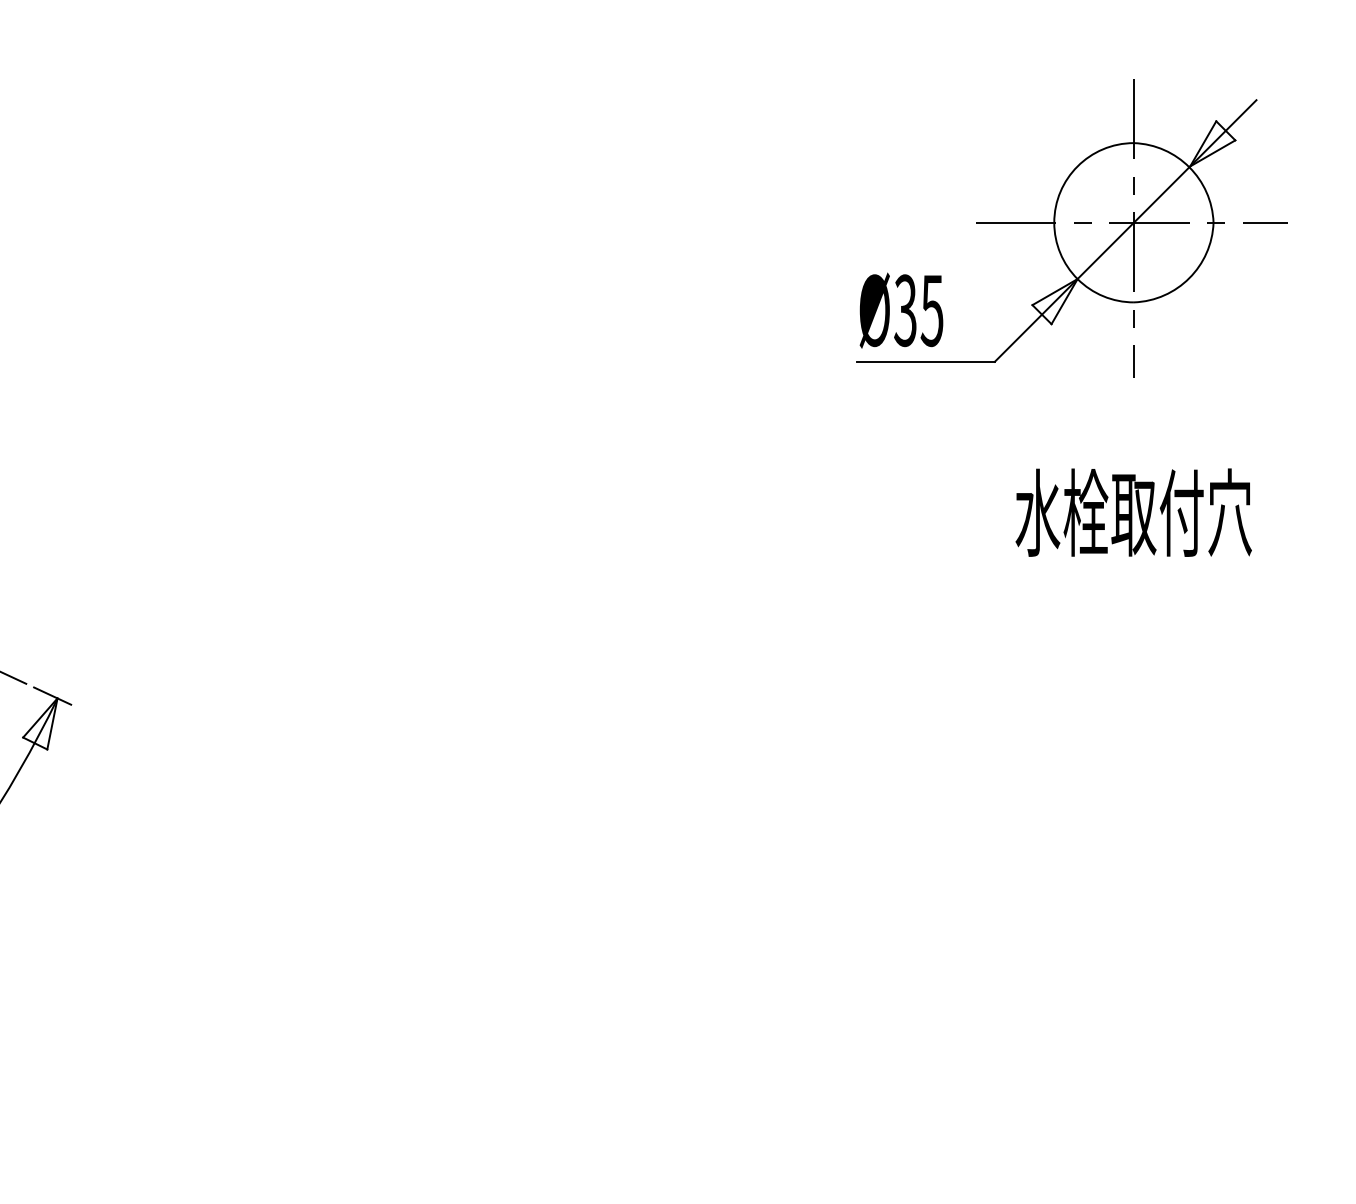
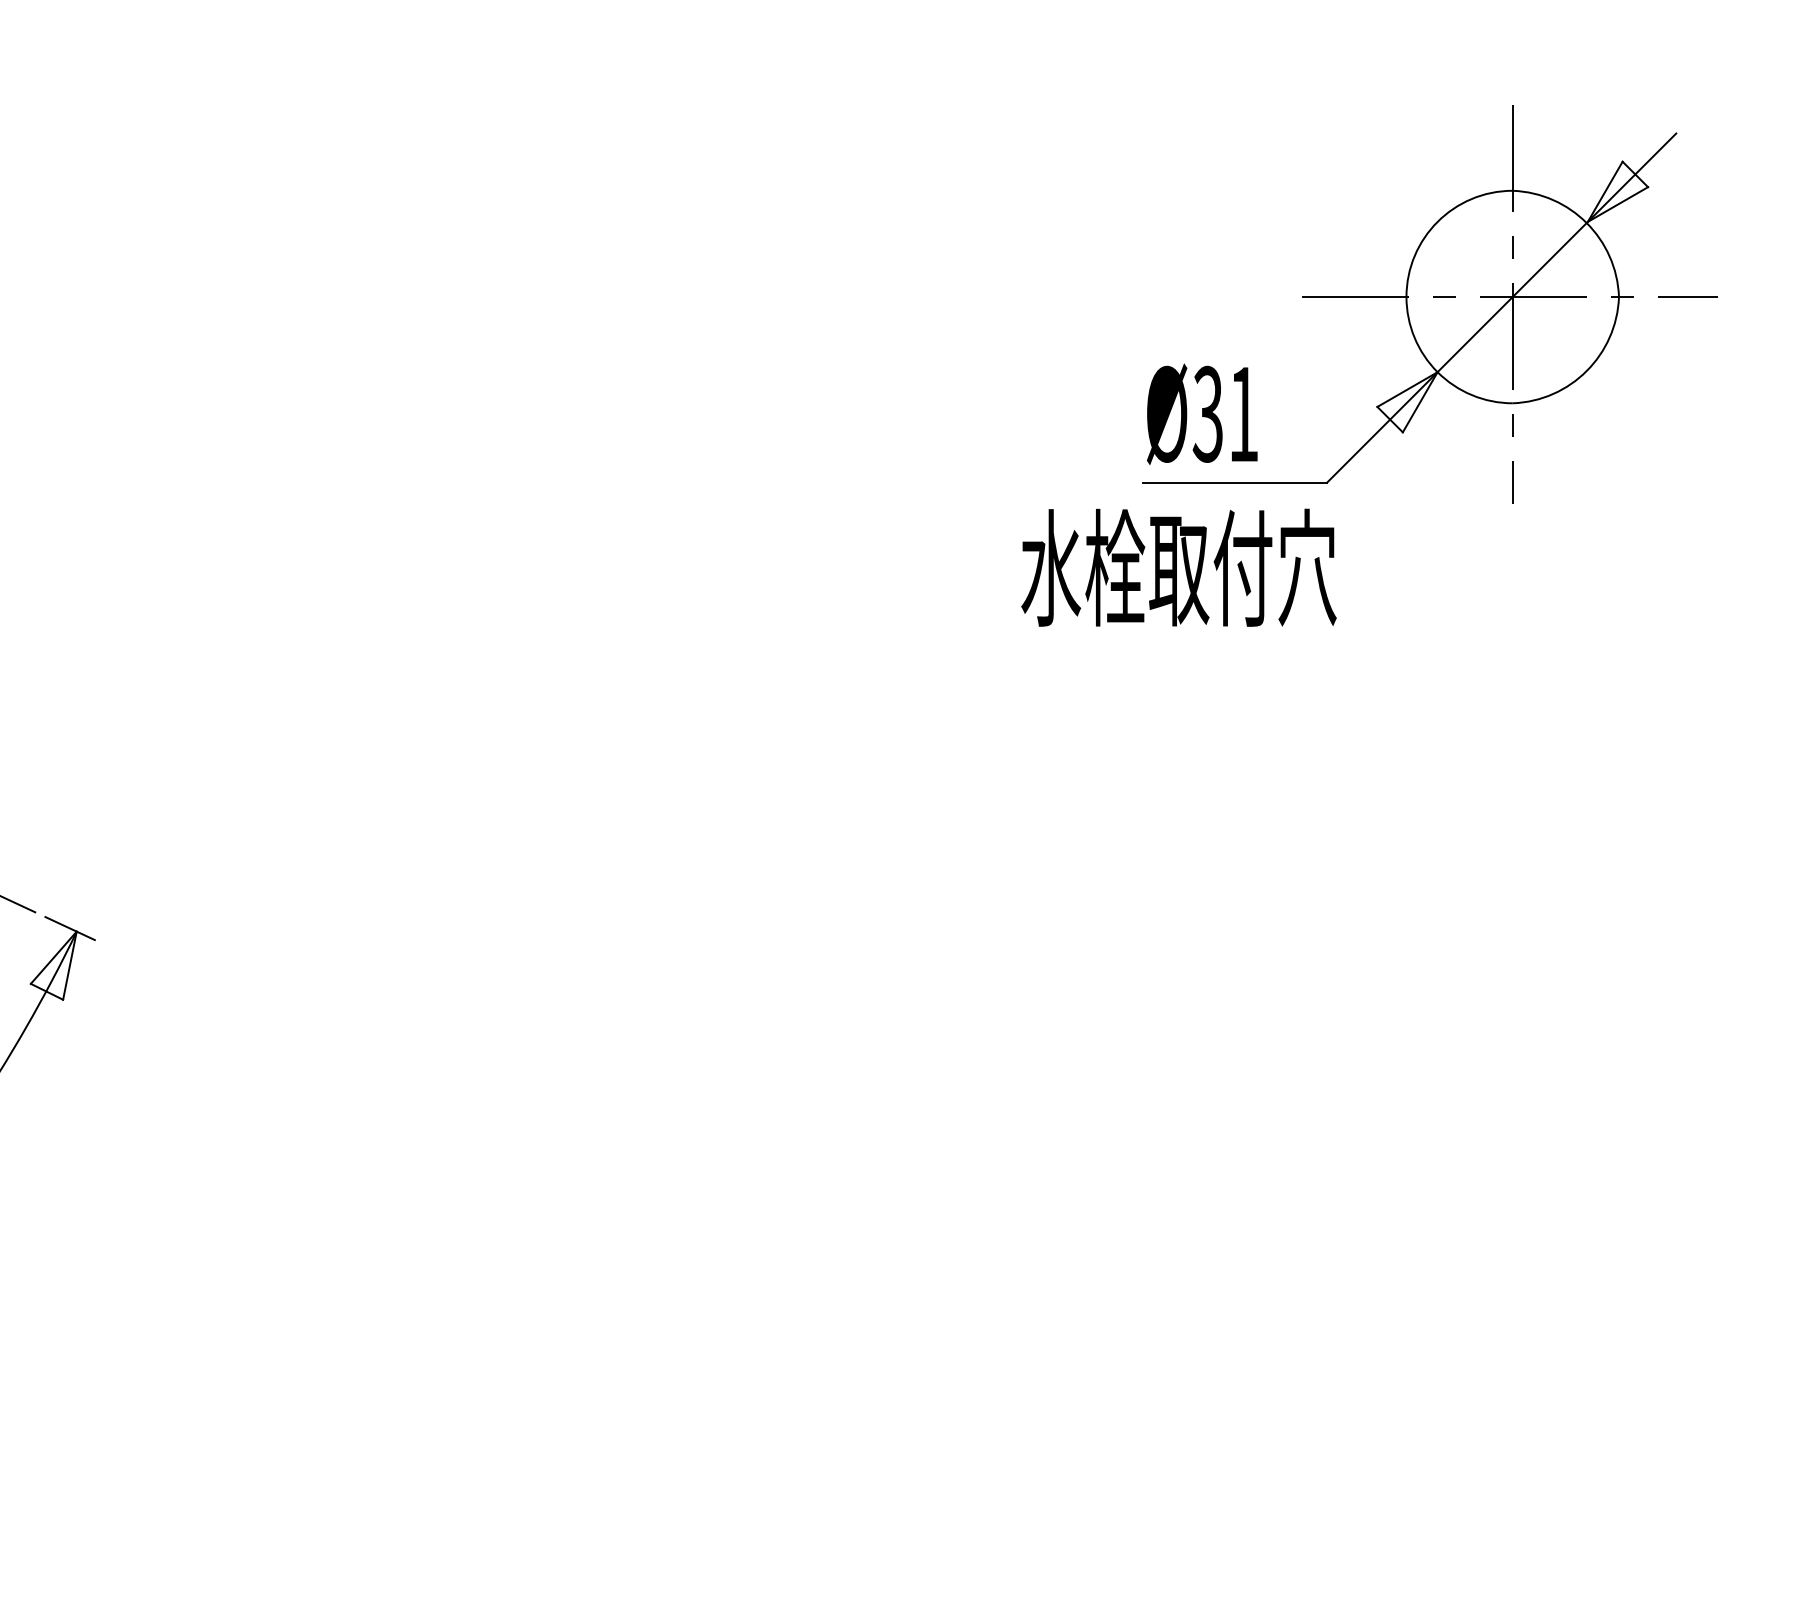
text: (931, 311) -> (1242, 415), Ø35 -> Ø31
text: (1133, 512) -> (1178, 567), moved

